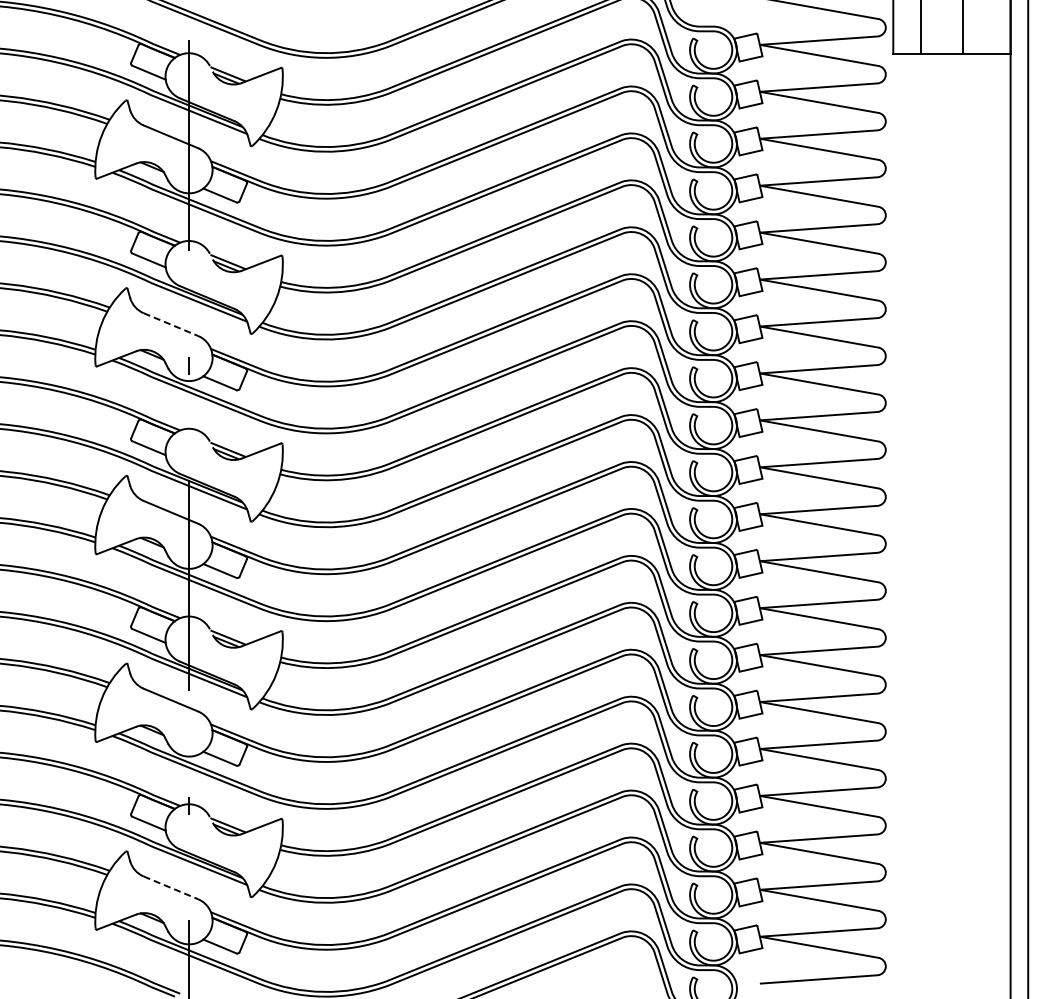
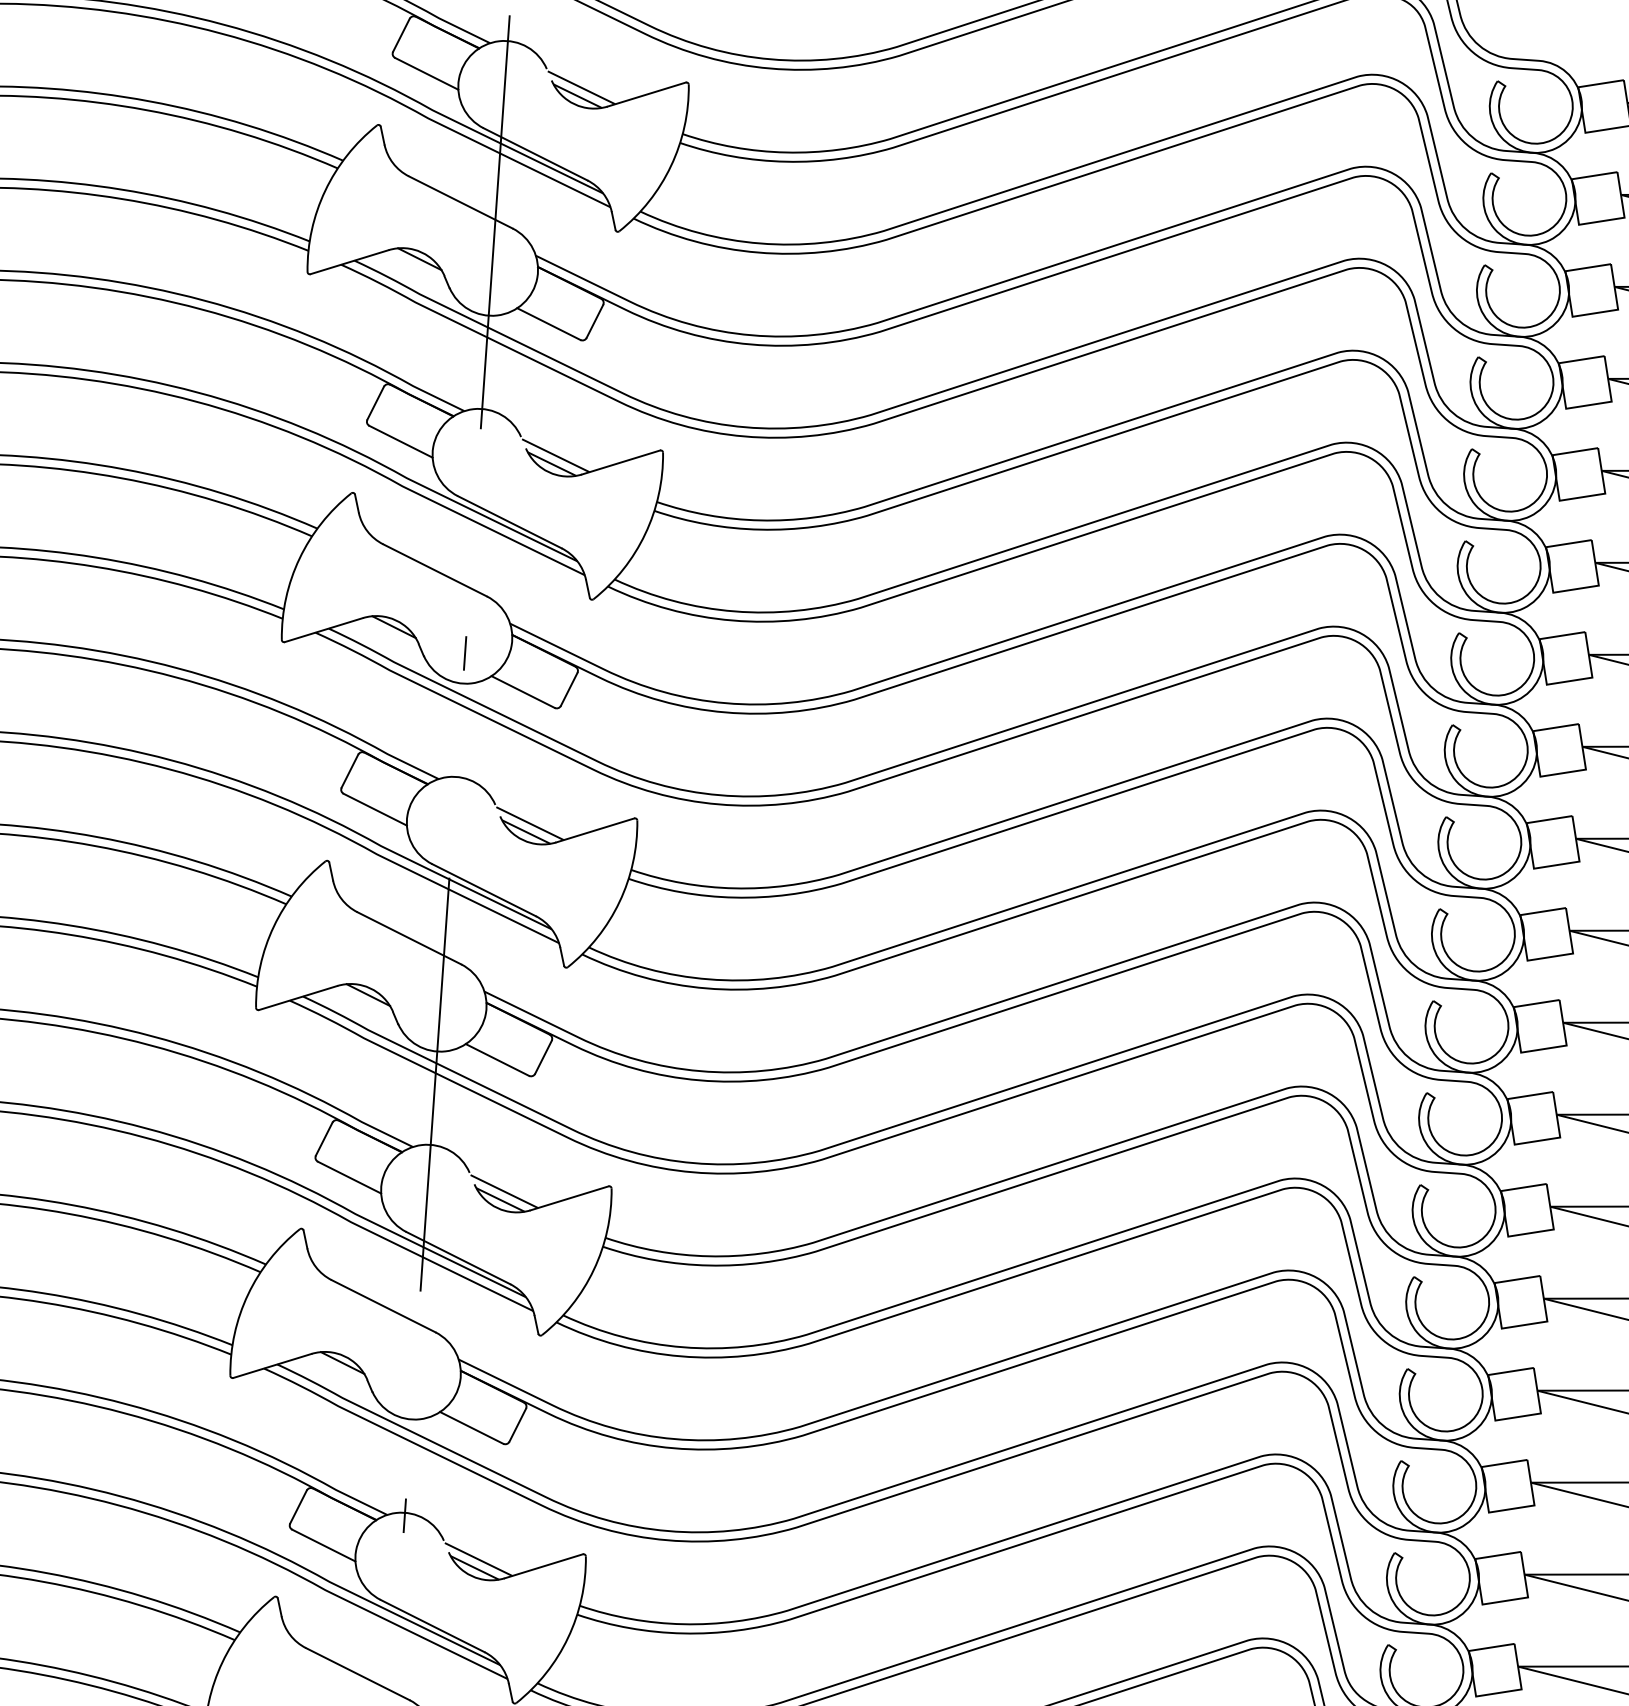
line: (170, 324) -> (434, 570), dashed -> solid
line: (170, 887) -> (357, 1673), dashed -> solid

